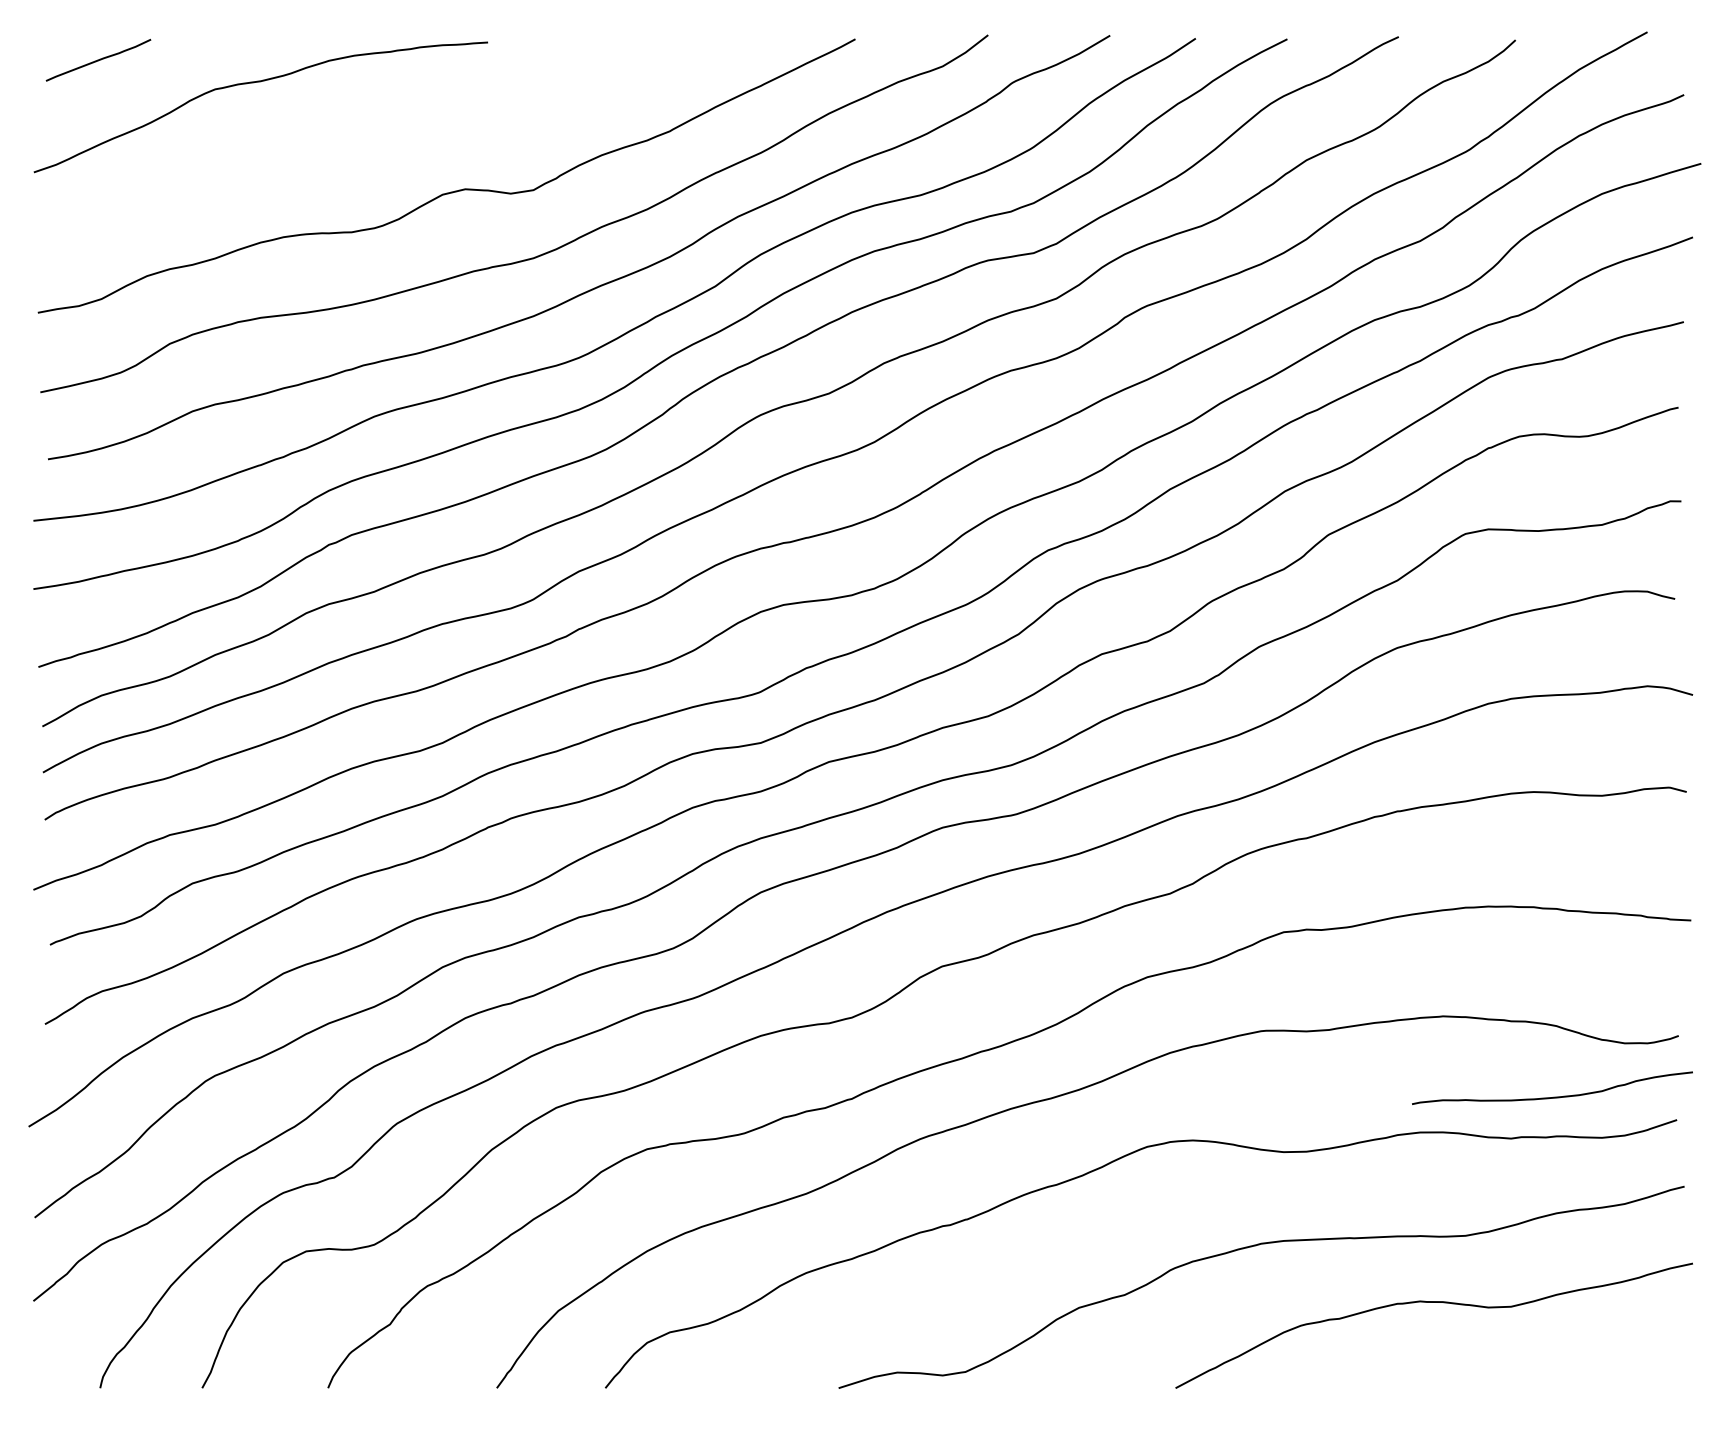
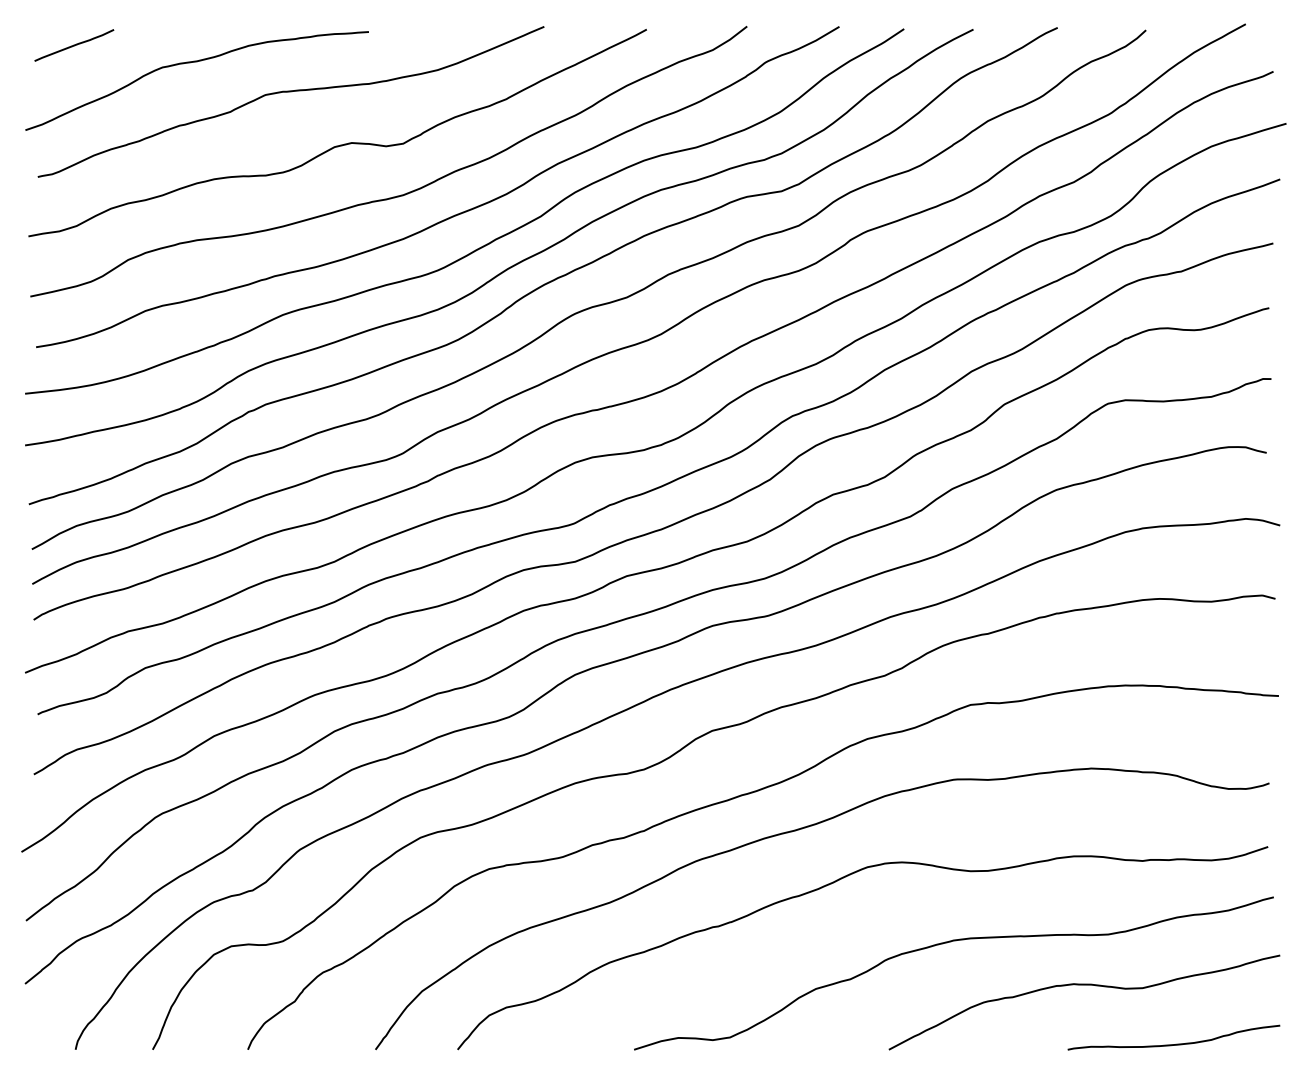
curve: (382, 122) -> (289, 92), added
curve: (1553, 1096) -> (1174, 1043), moved

